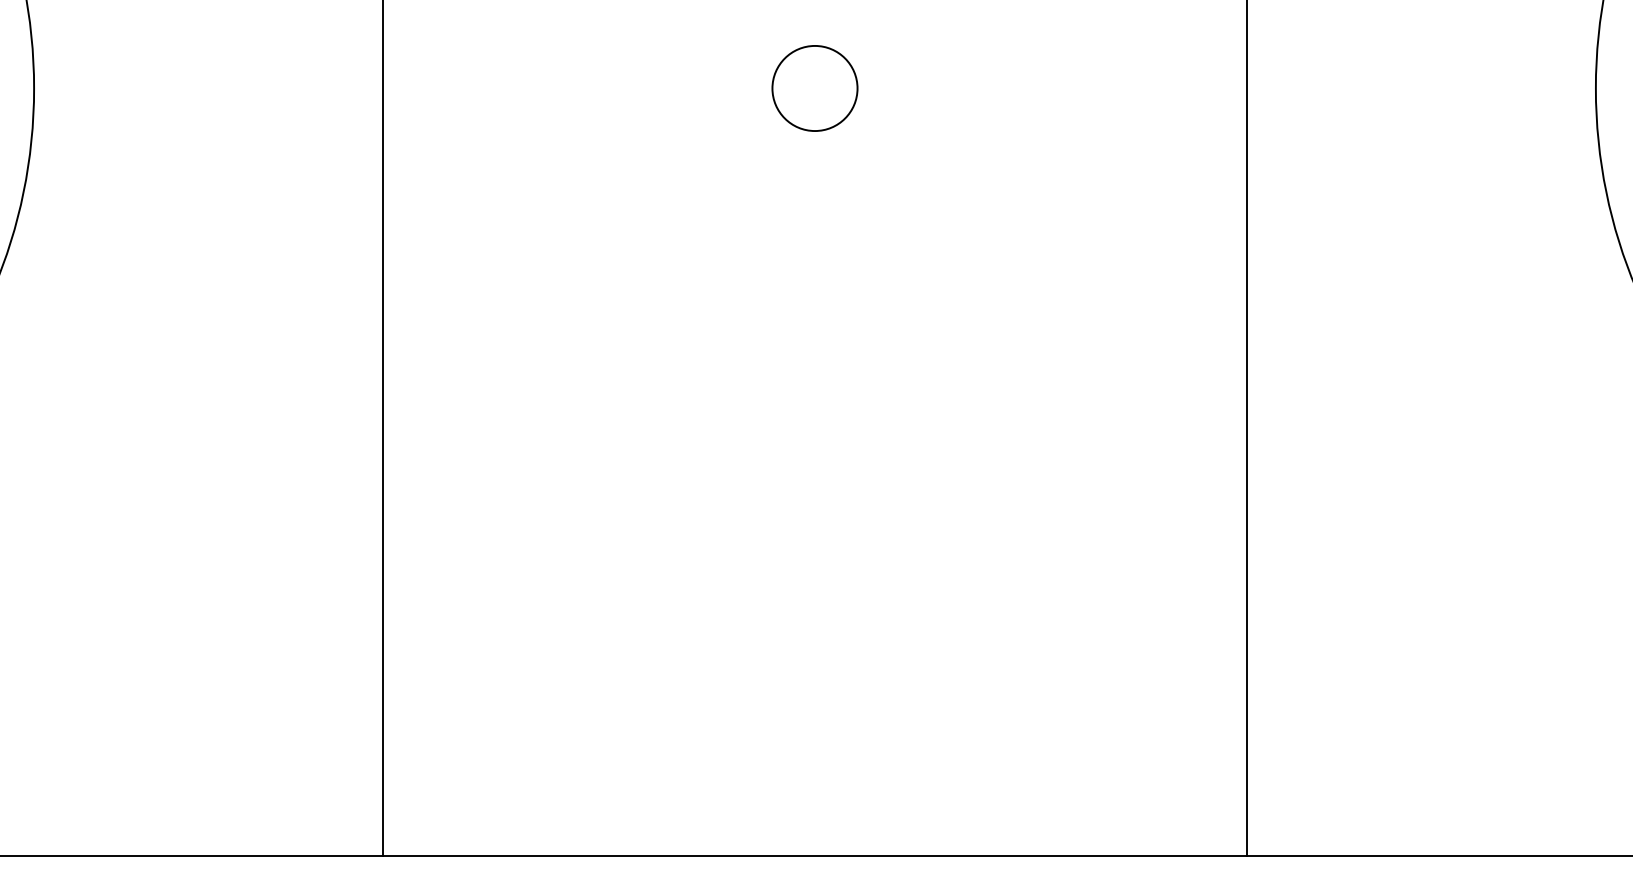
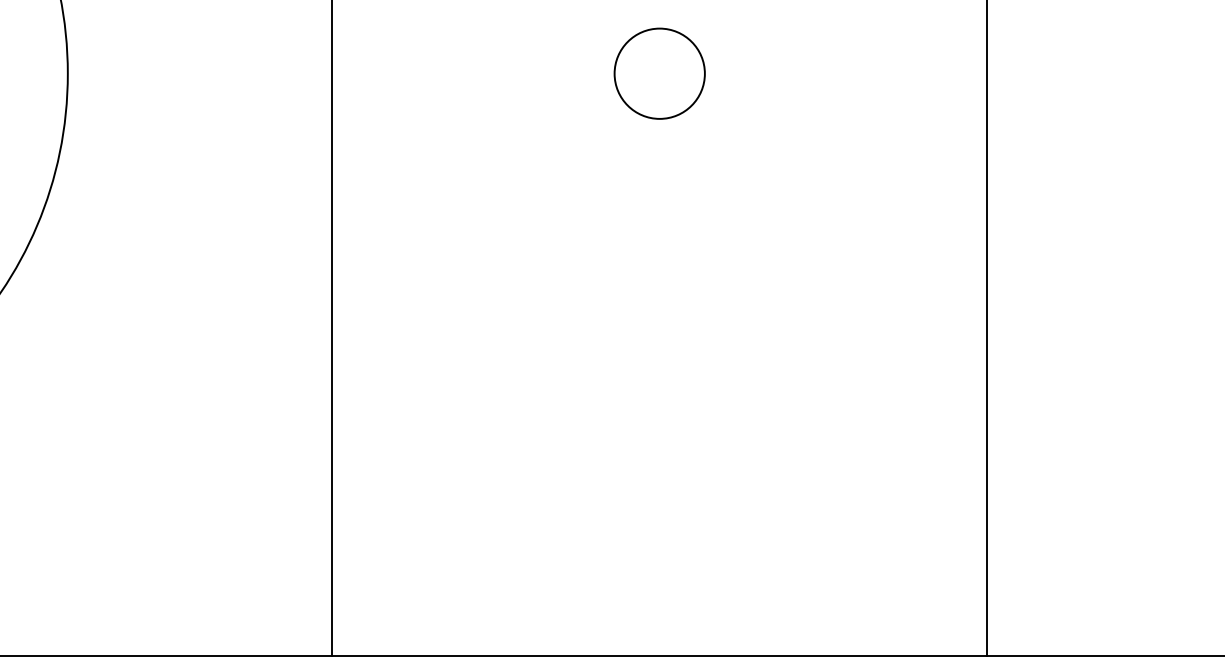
circle: (814, 88) -> (659, 73), size x1.4

